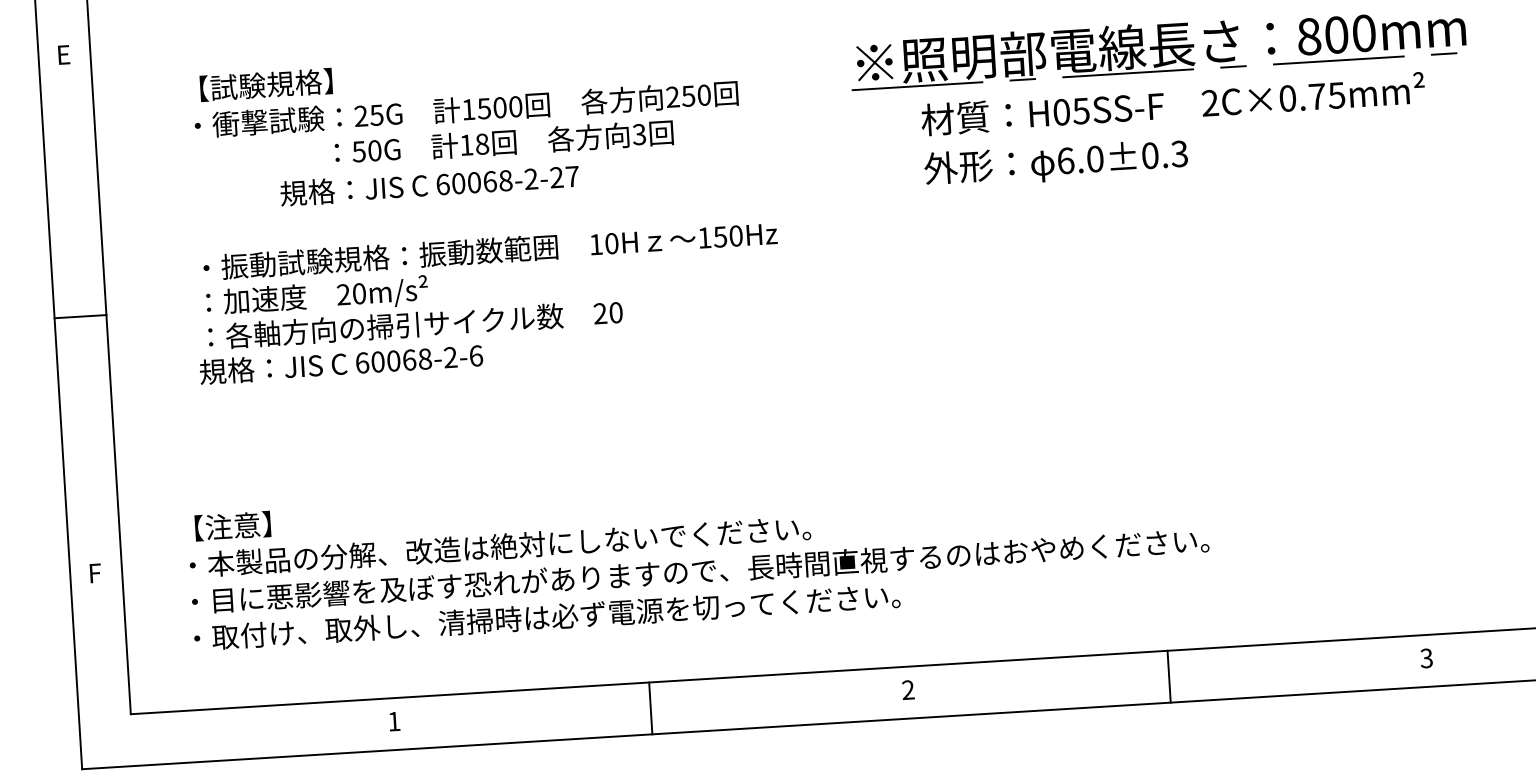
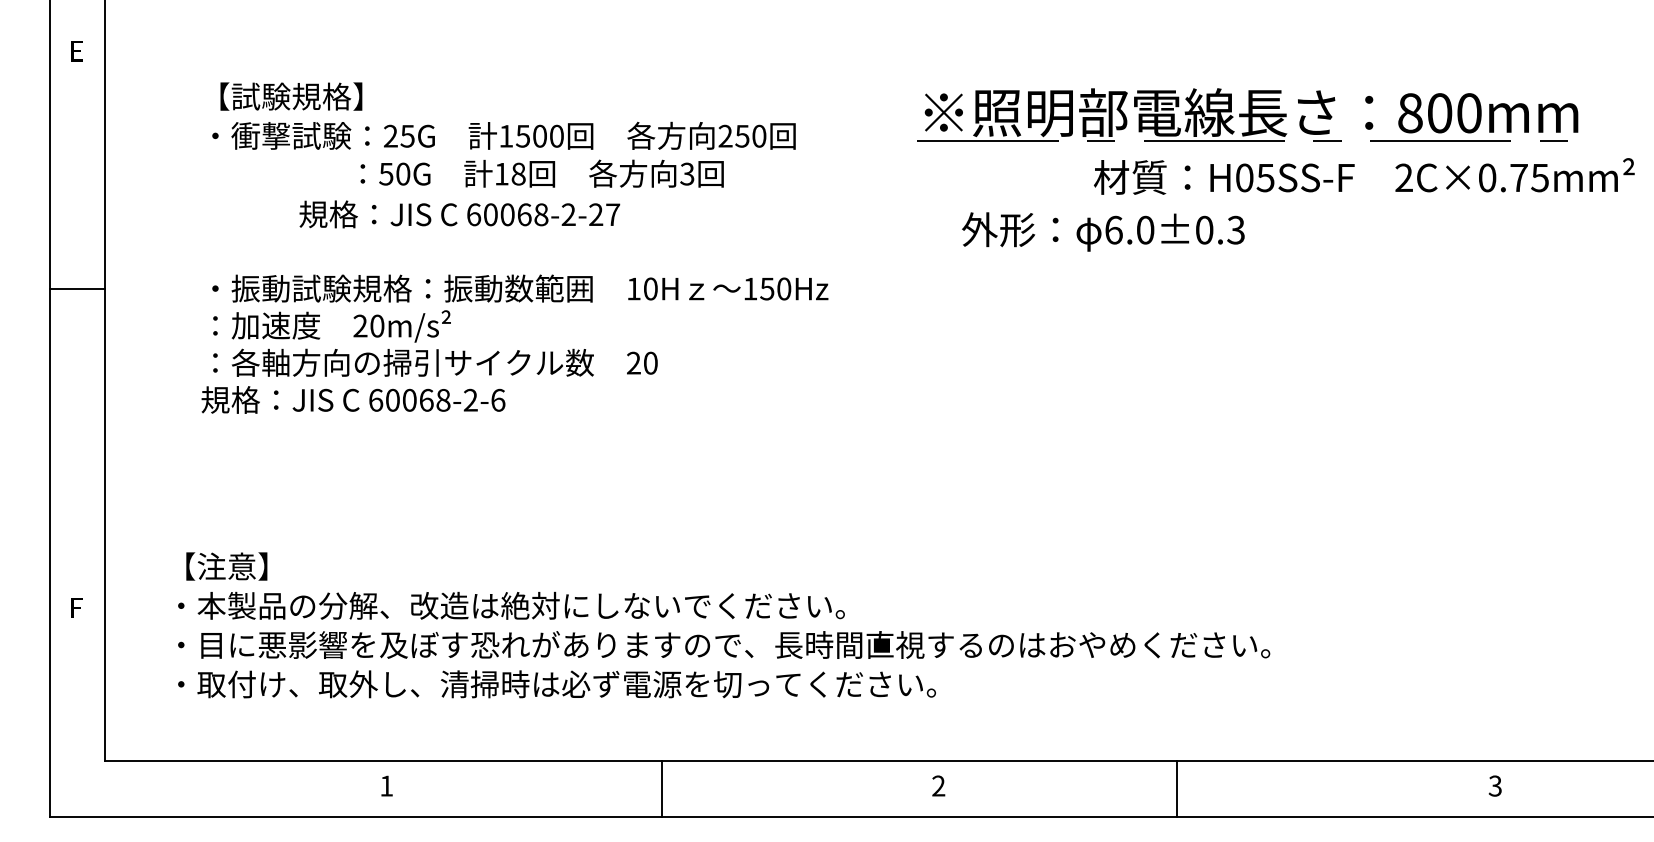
text: (1172, 104) -> (1363, 176), moved
text: (1056, 162) -> (1103, 231), moved
line: (80, 316) -> (77, 289), moved
line: (1168, 676) -> (1176, 788), moved

